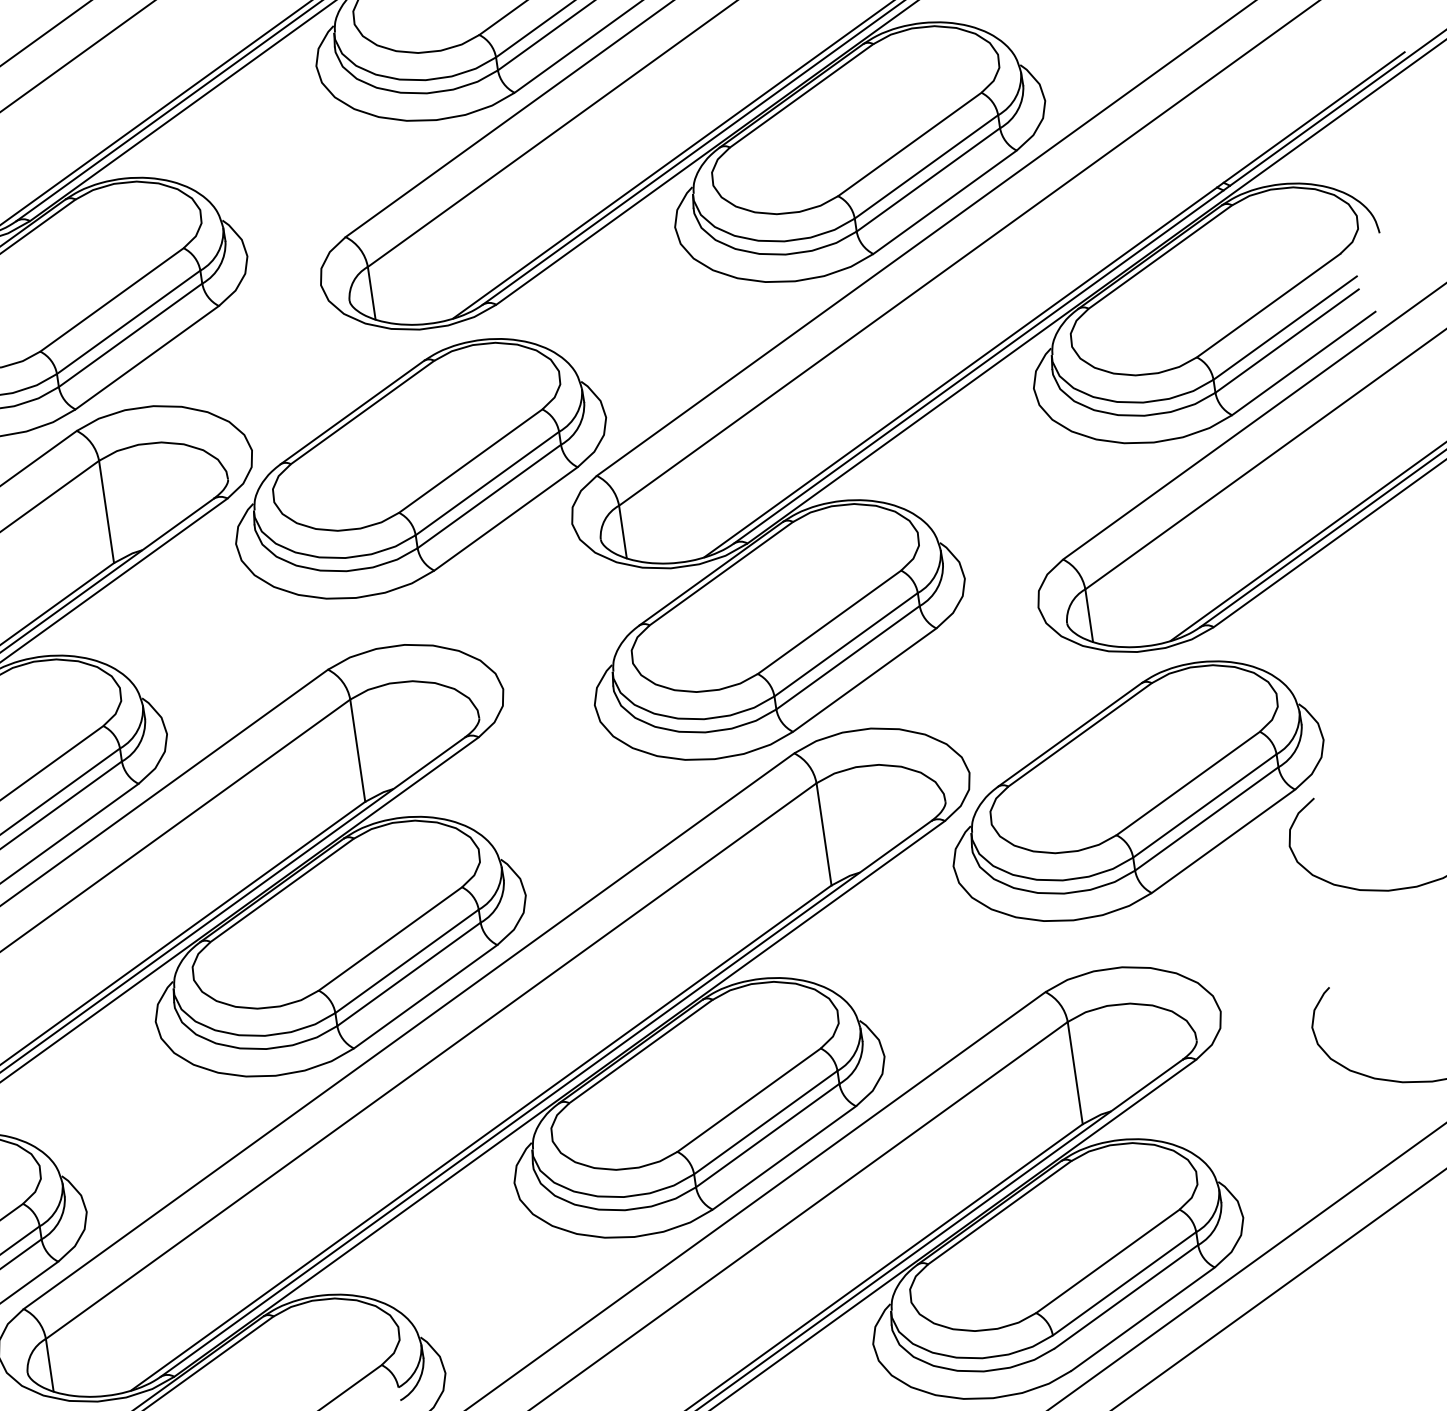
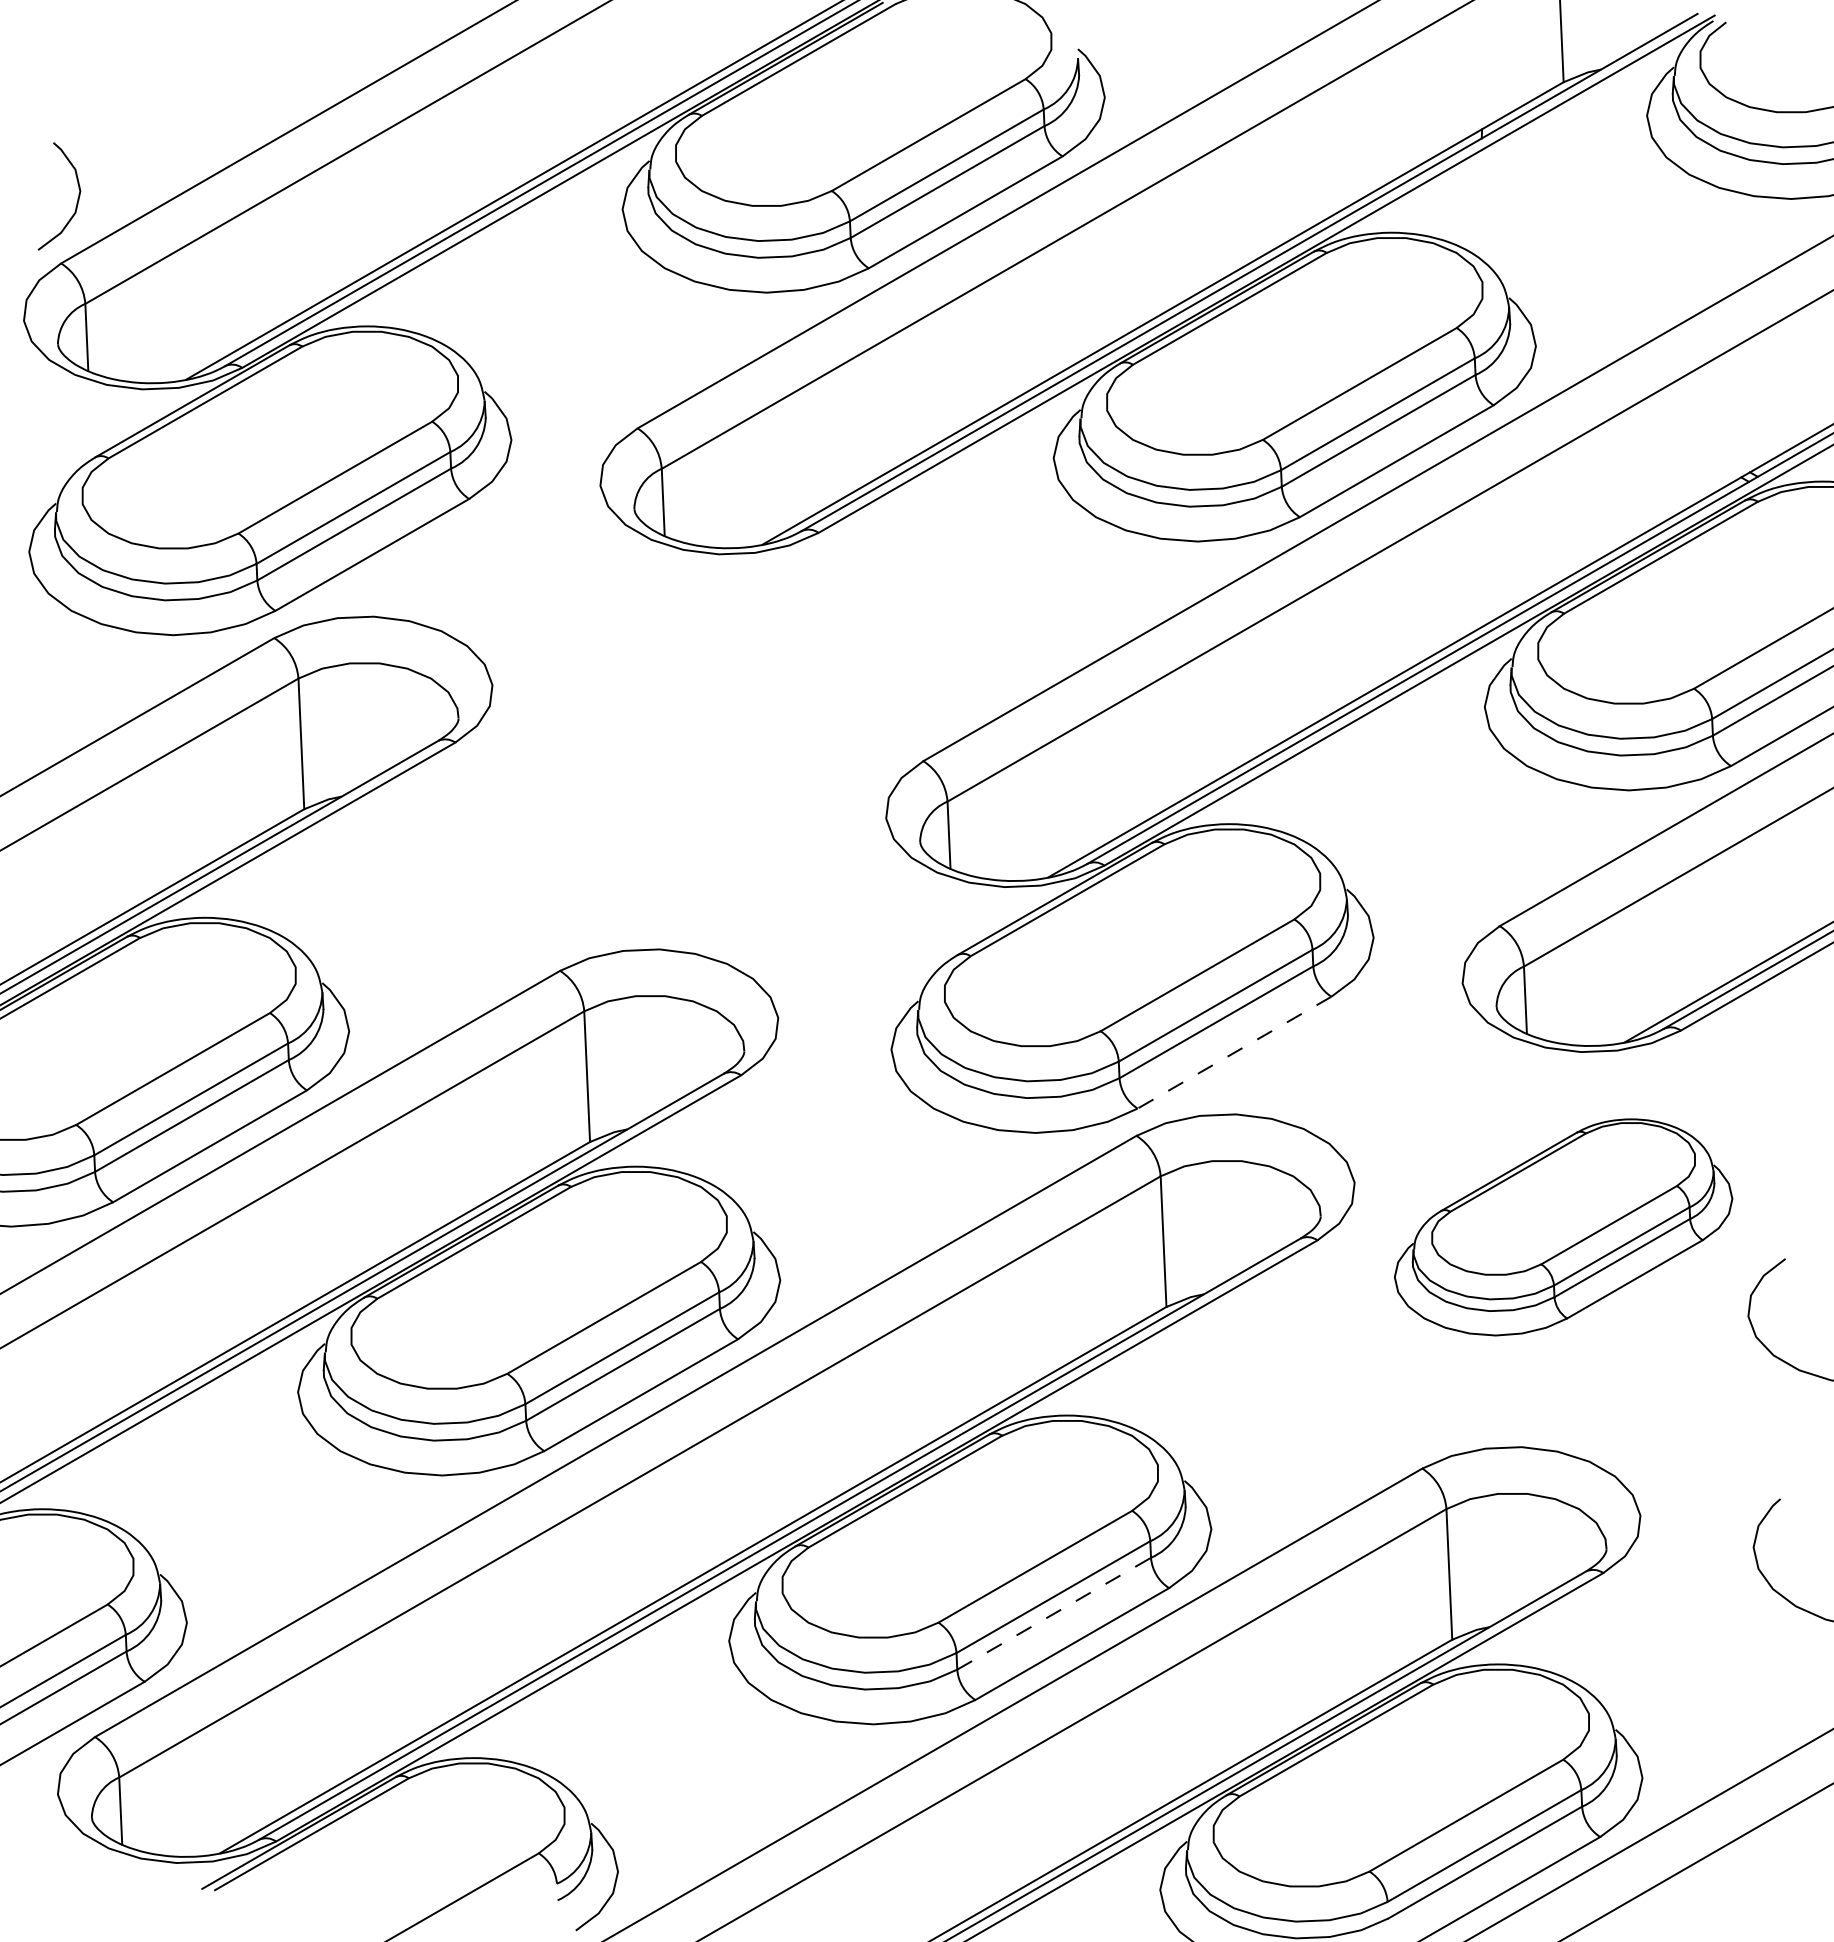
part: (419, 468) -> (701, 729), removed
line: (864, 680) -> (1234, 1052), solid -> dashed
part: (1137, 791) -> (1563, 1227), size x0.7
line: (767, 1135) -> (1054, 1613), solid -> dashed

